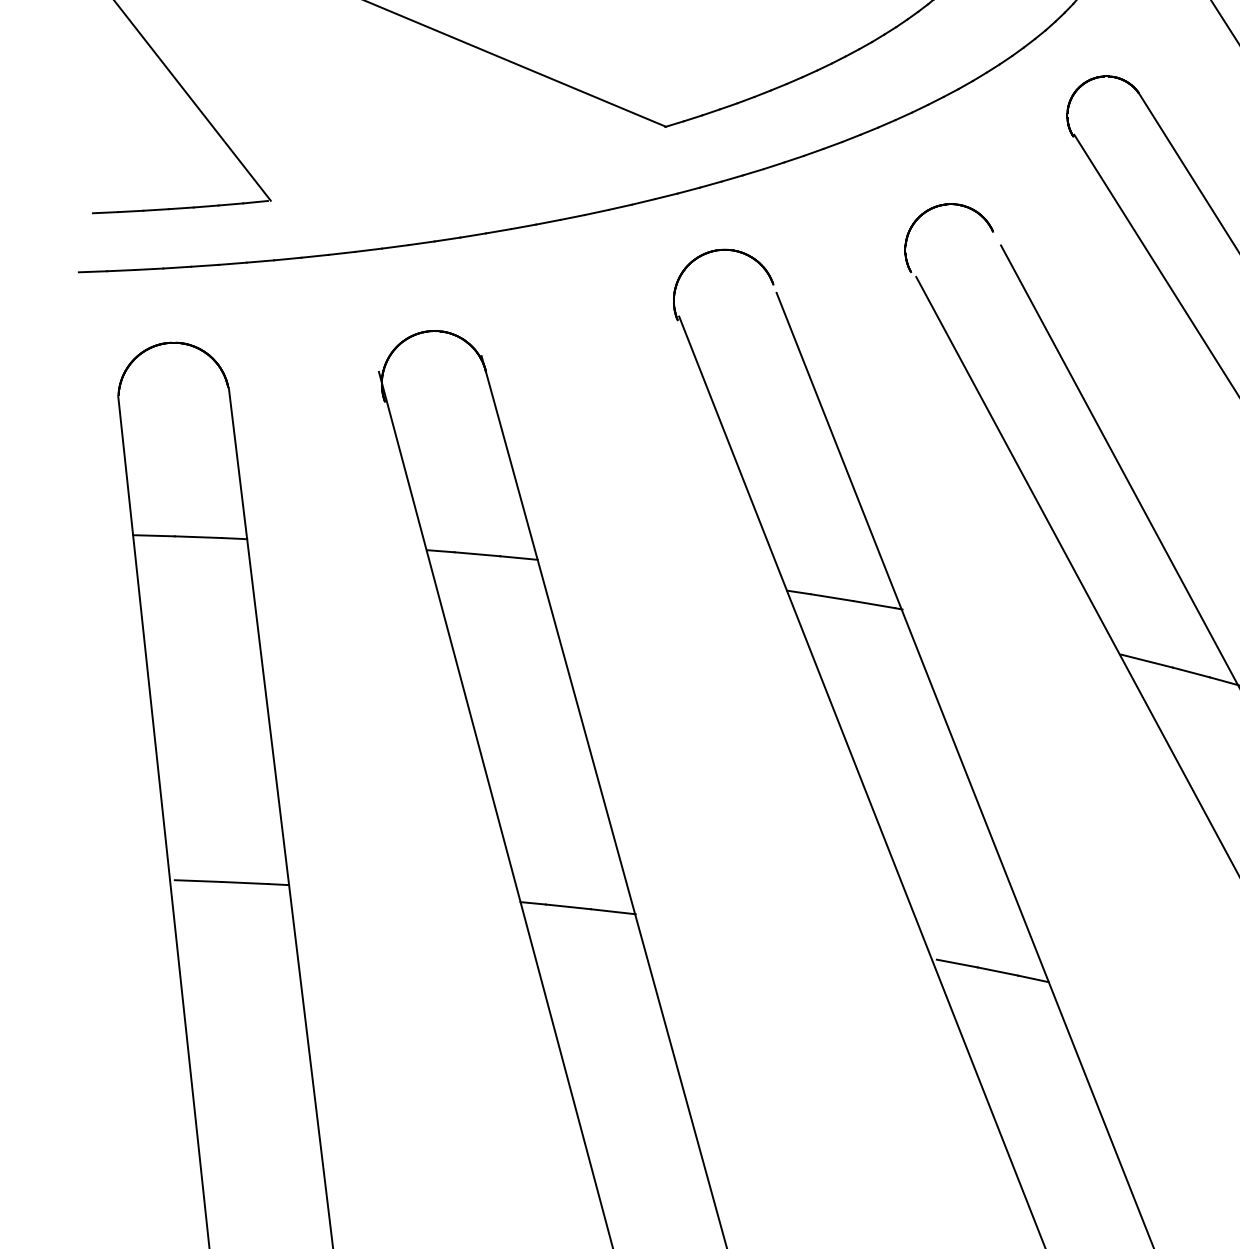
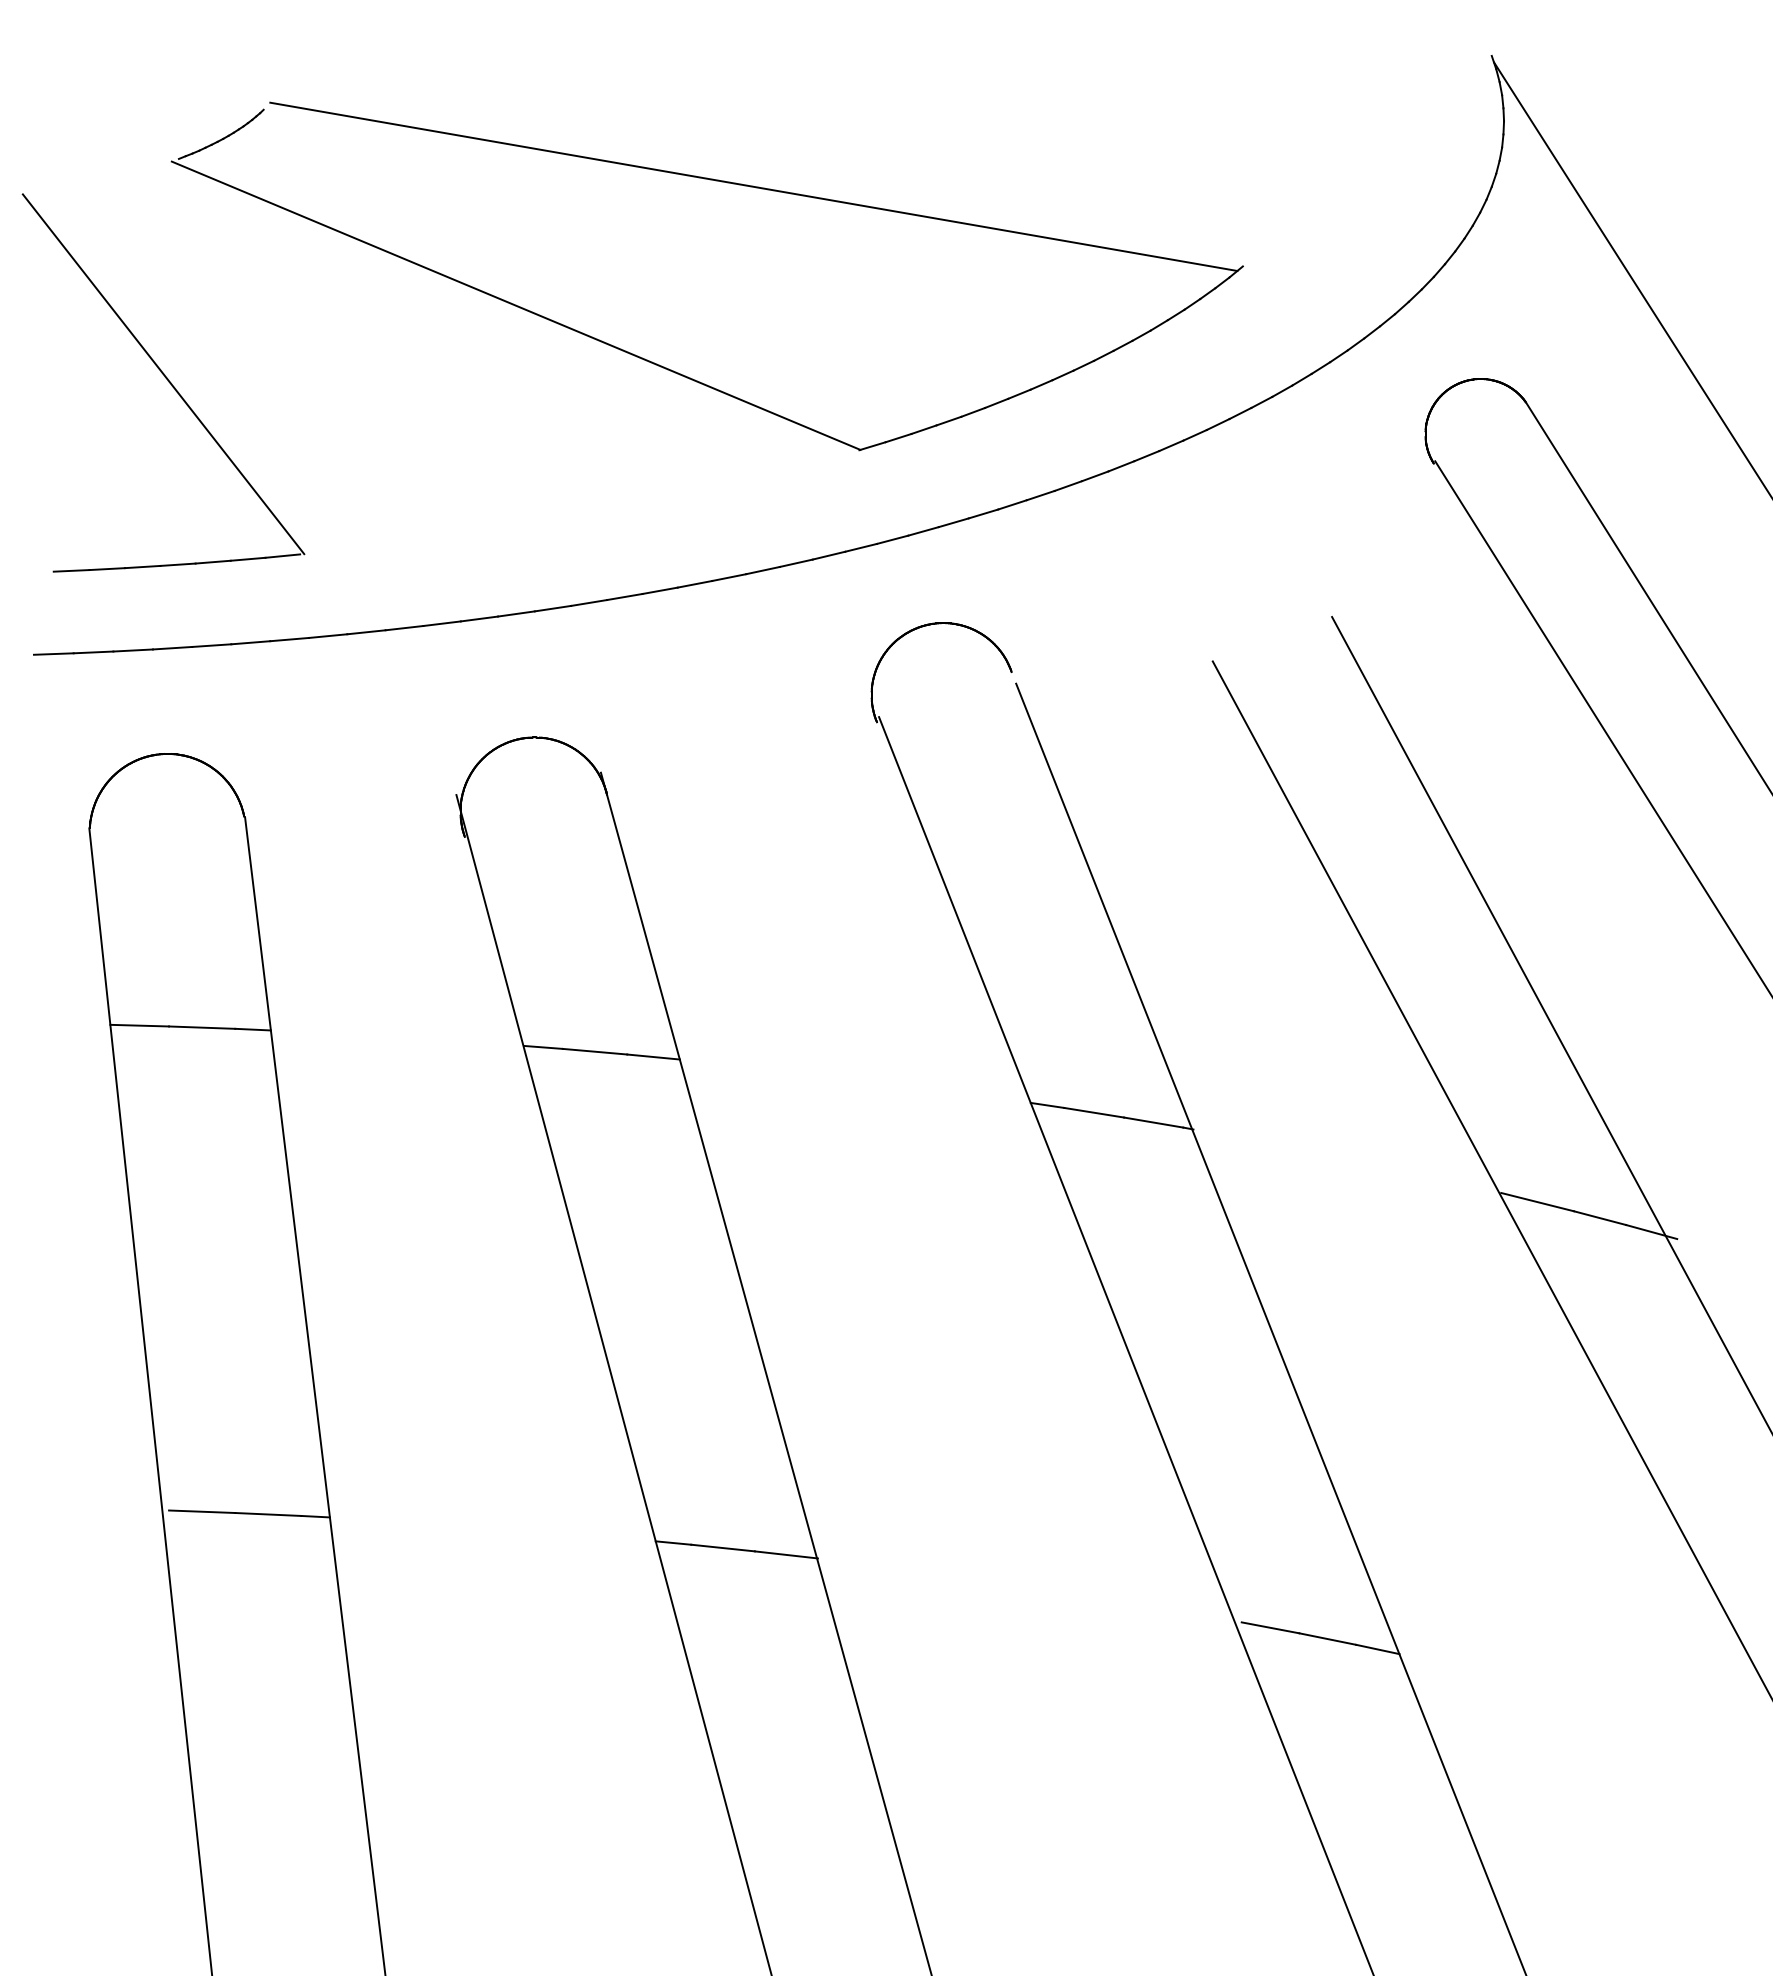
part: (939, 206) -> (1245, 562), removed

